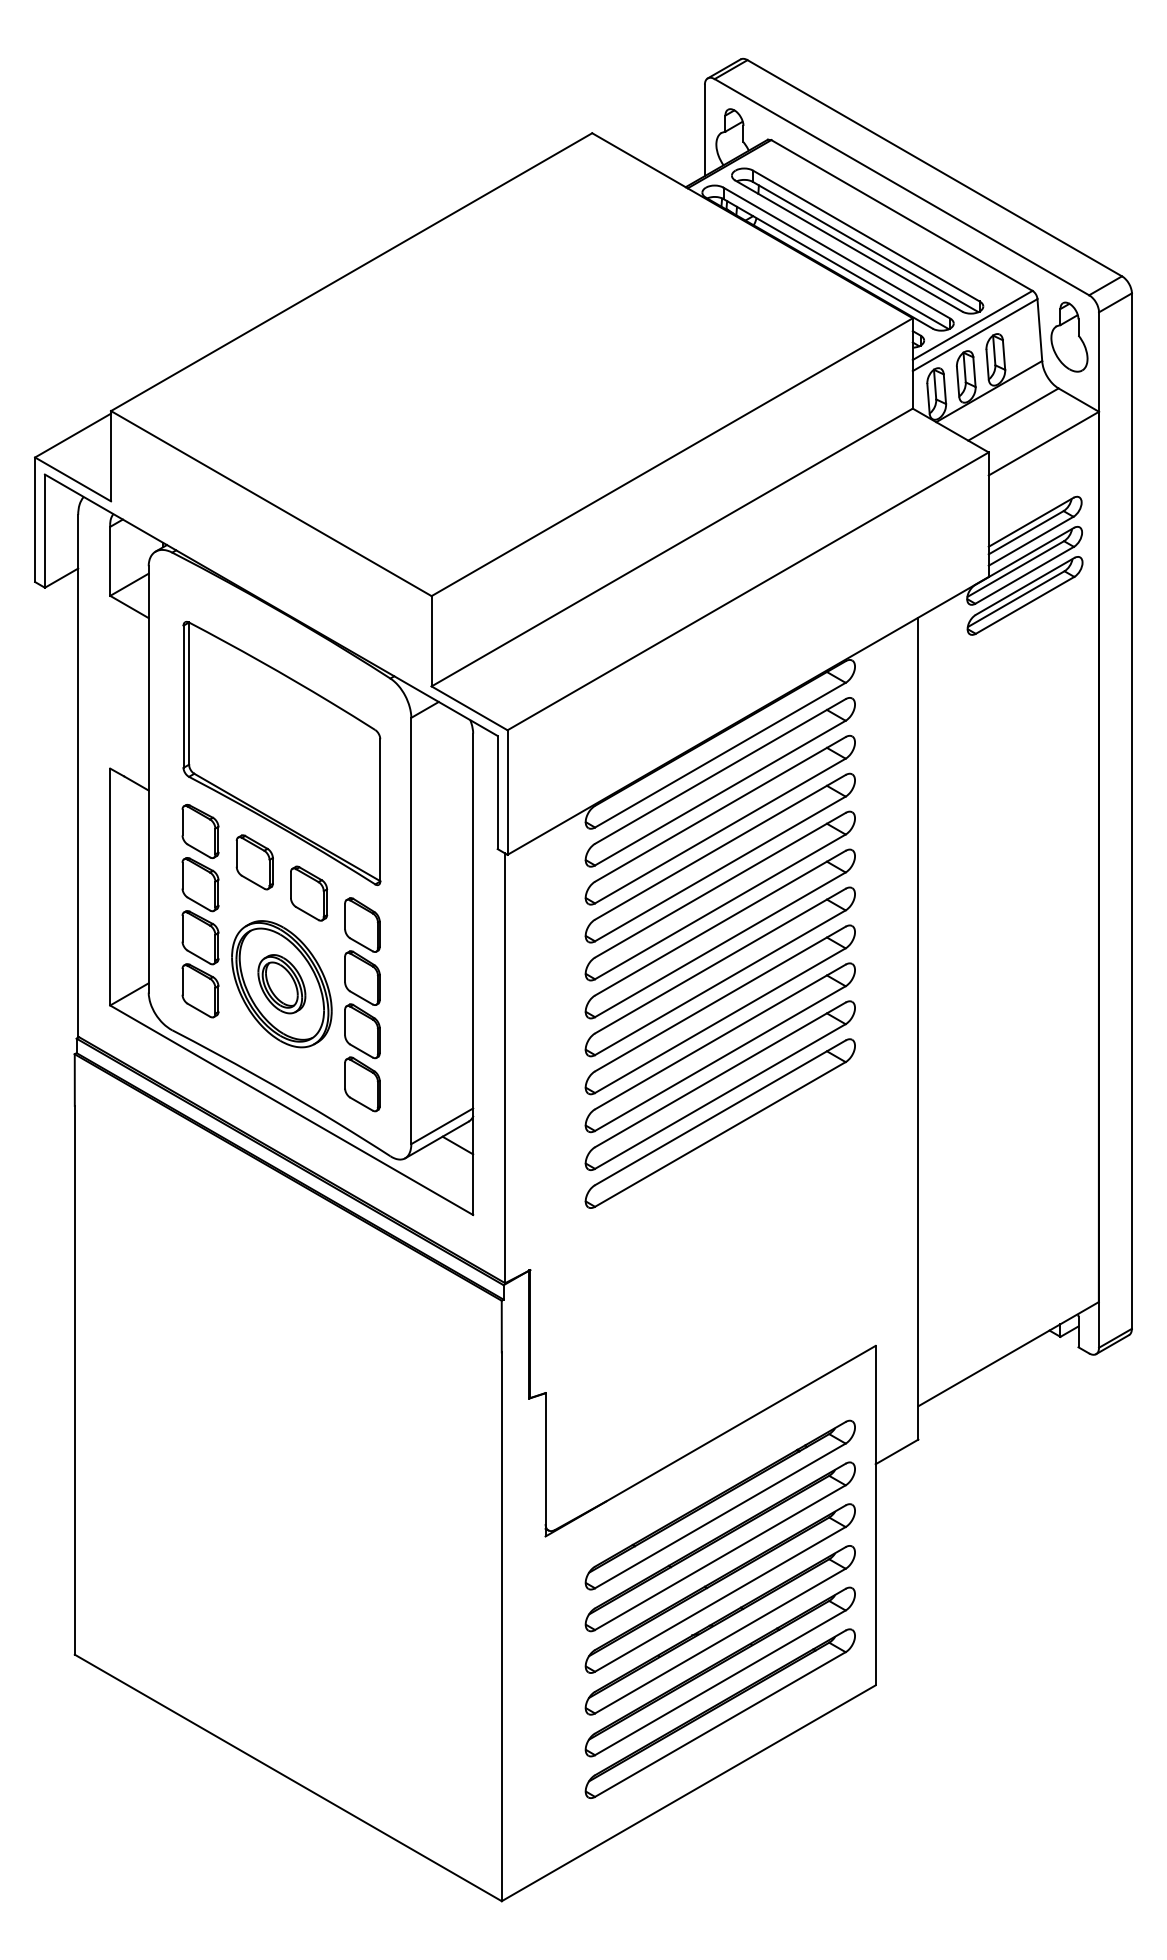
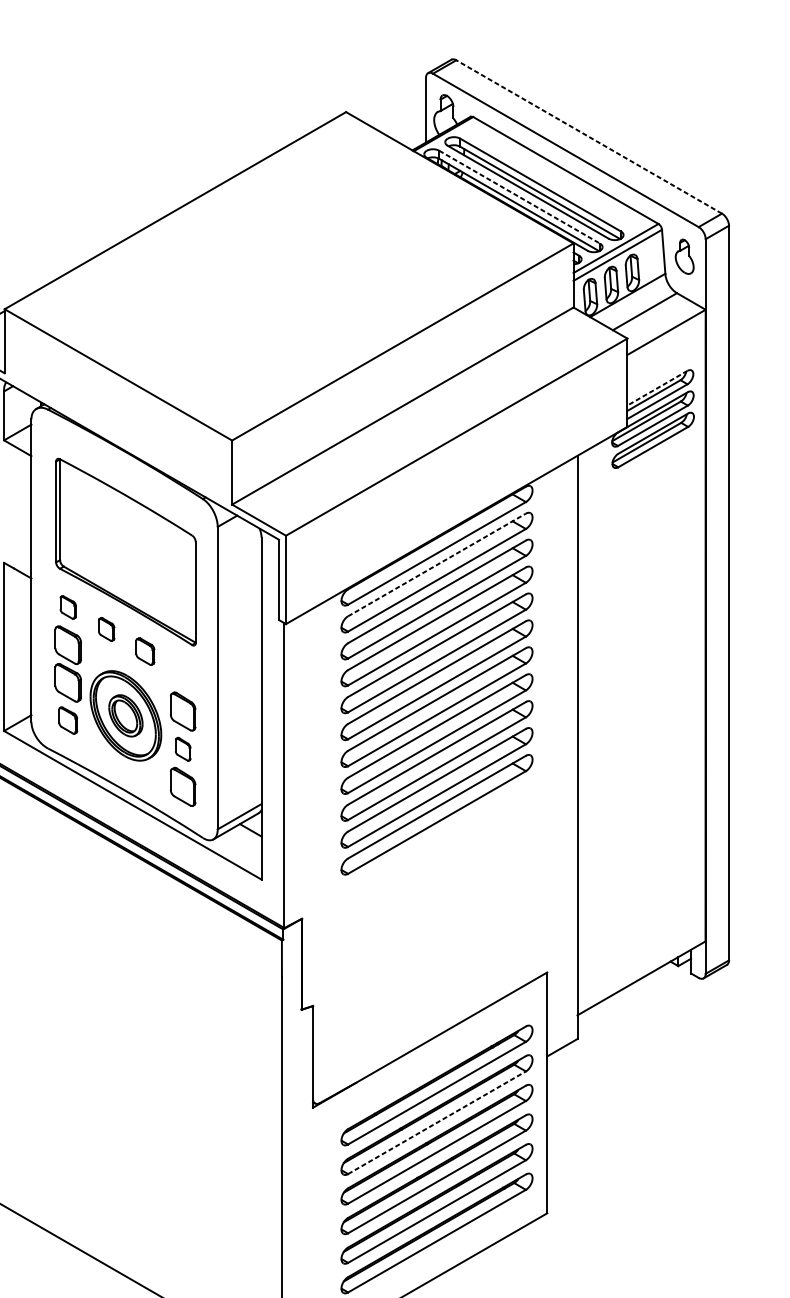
line: (934, 168) -> (588, 137), solid -> dashed
line: (836, 253) -> (519, 197), solid -> dashed
part: (1069, 336) -> (684, 256), size x0.7
line: (1031, 522) -> (657, 388), solid -> dashed
line: (720, 771) -> (437, 564), solid -> dashed
part: (200, 831) -> (68, 607), size x0.6
part: (254, 862) -> (106, 629), size x0.6
part: (309, 893) -> (145, 651), size x0.7
part: (362, 924) -> (183, 673), removed
part: (200, 990) -> (68, 720), size x0.7
part: (362, 1031) -> (183, 749), size x0.6
line: (720, 1557) -> (437, 1122), solid -> dashed

